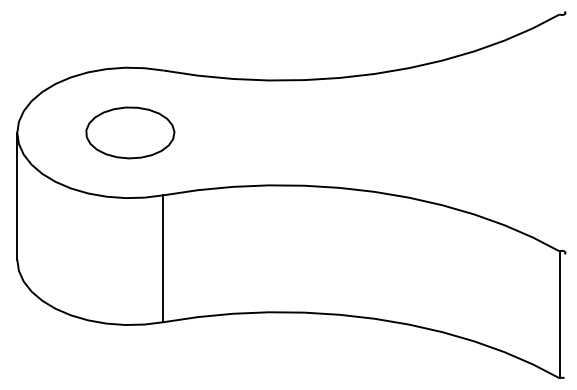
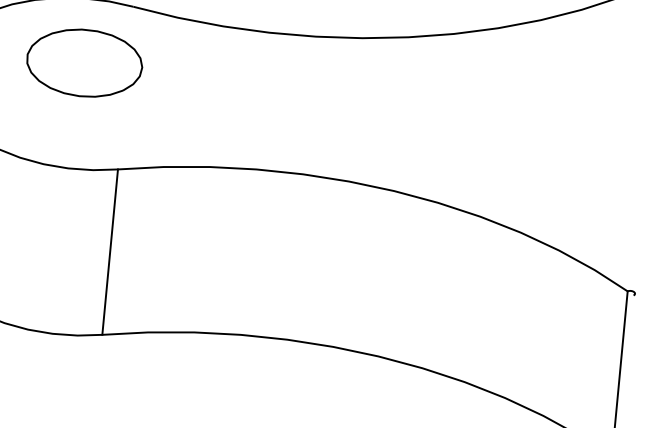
part: (130, 132) -> (84, 62), moved

